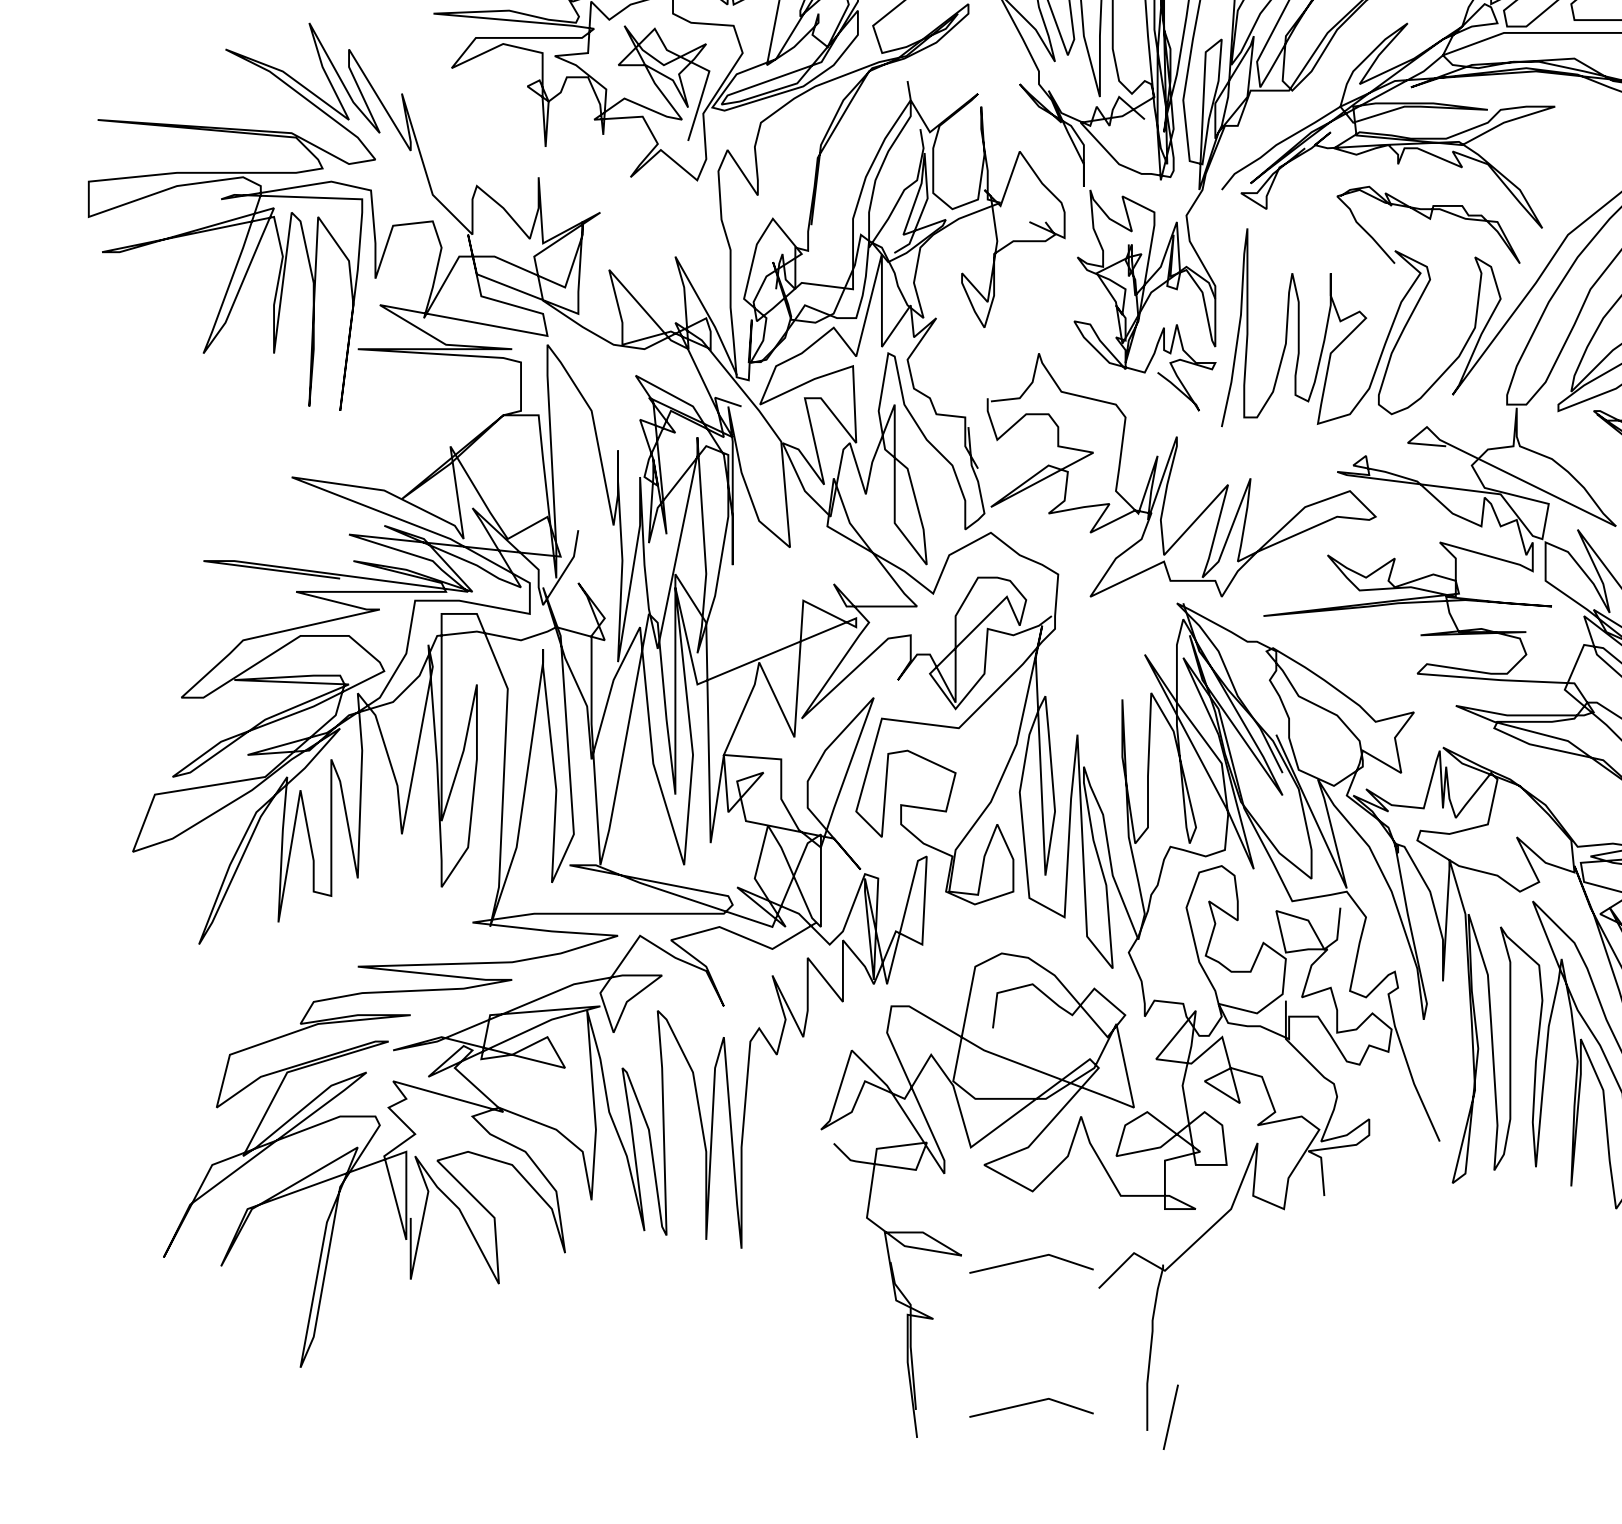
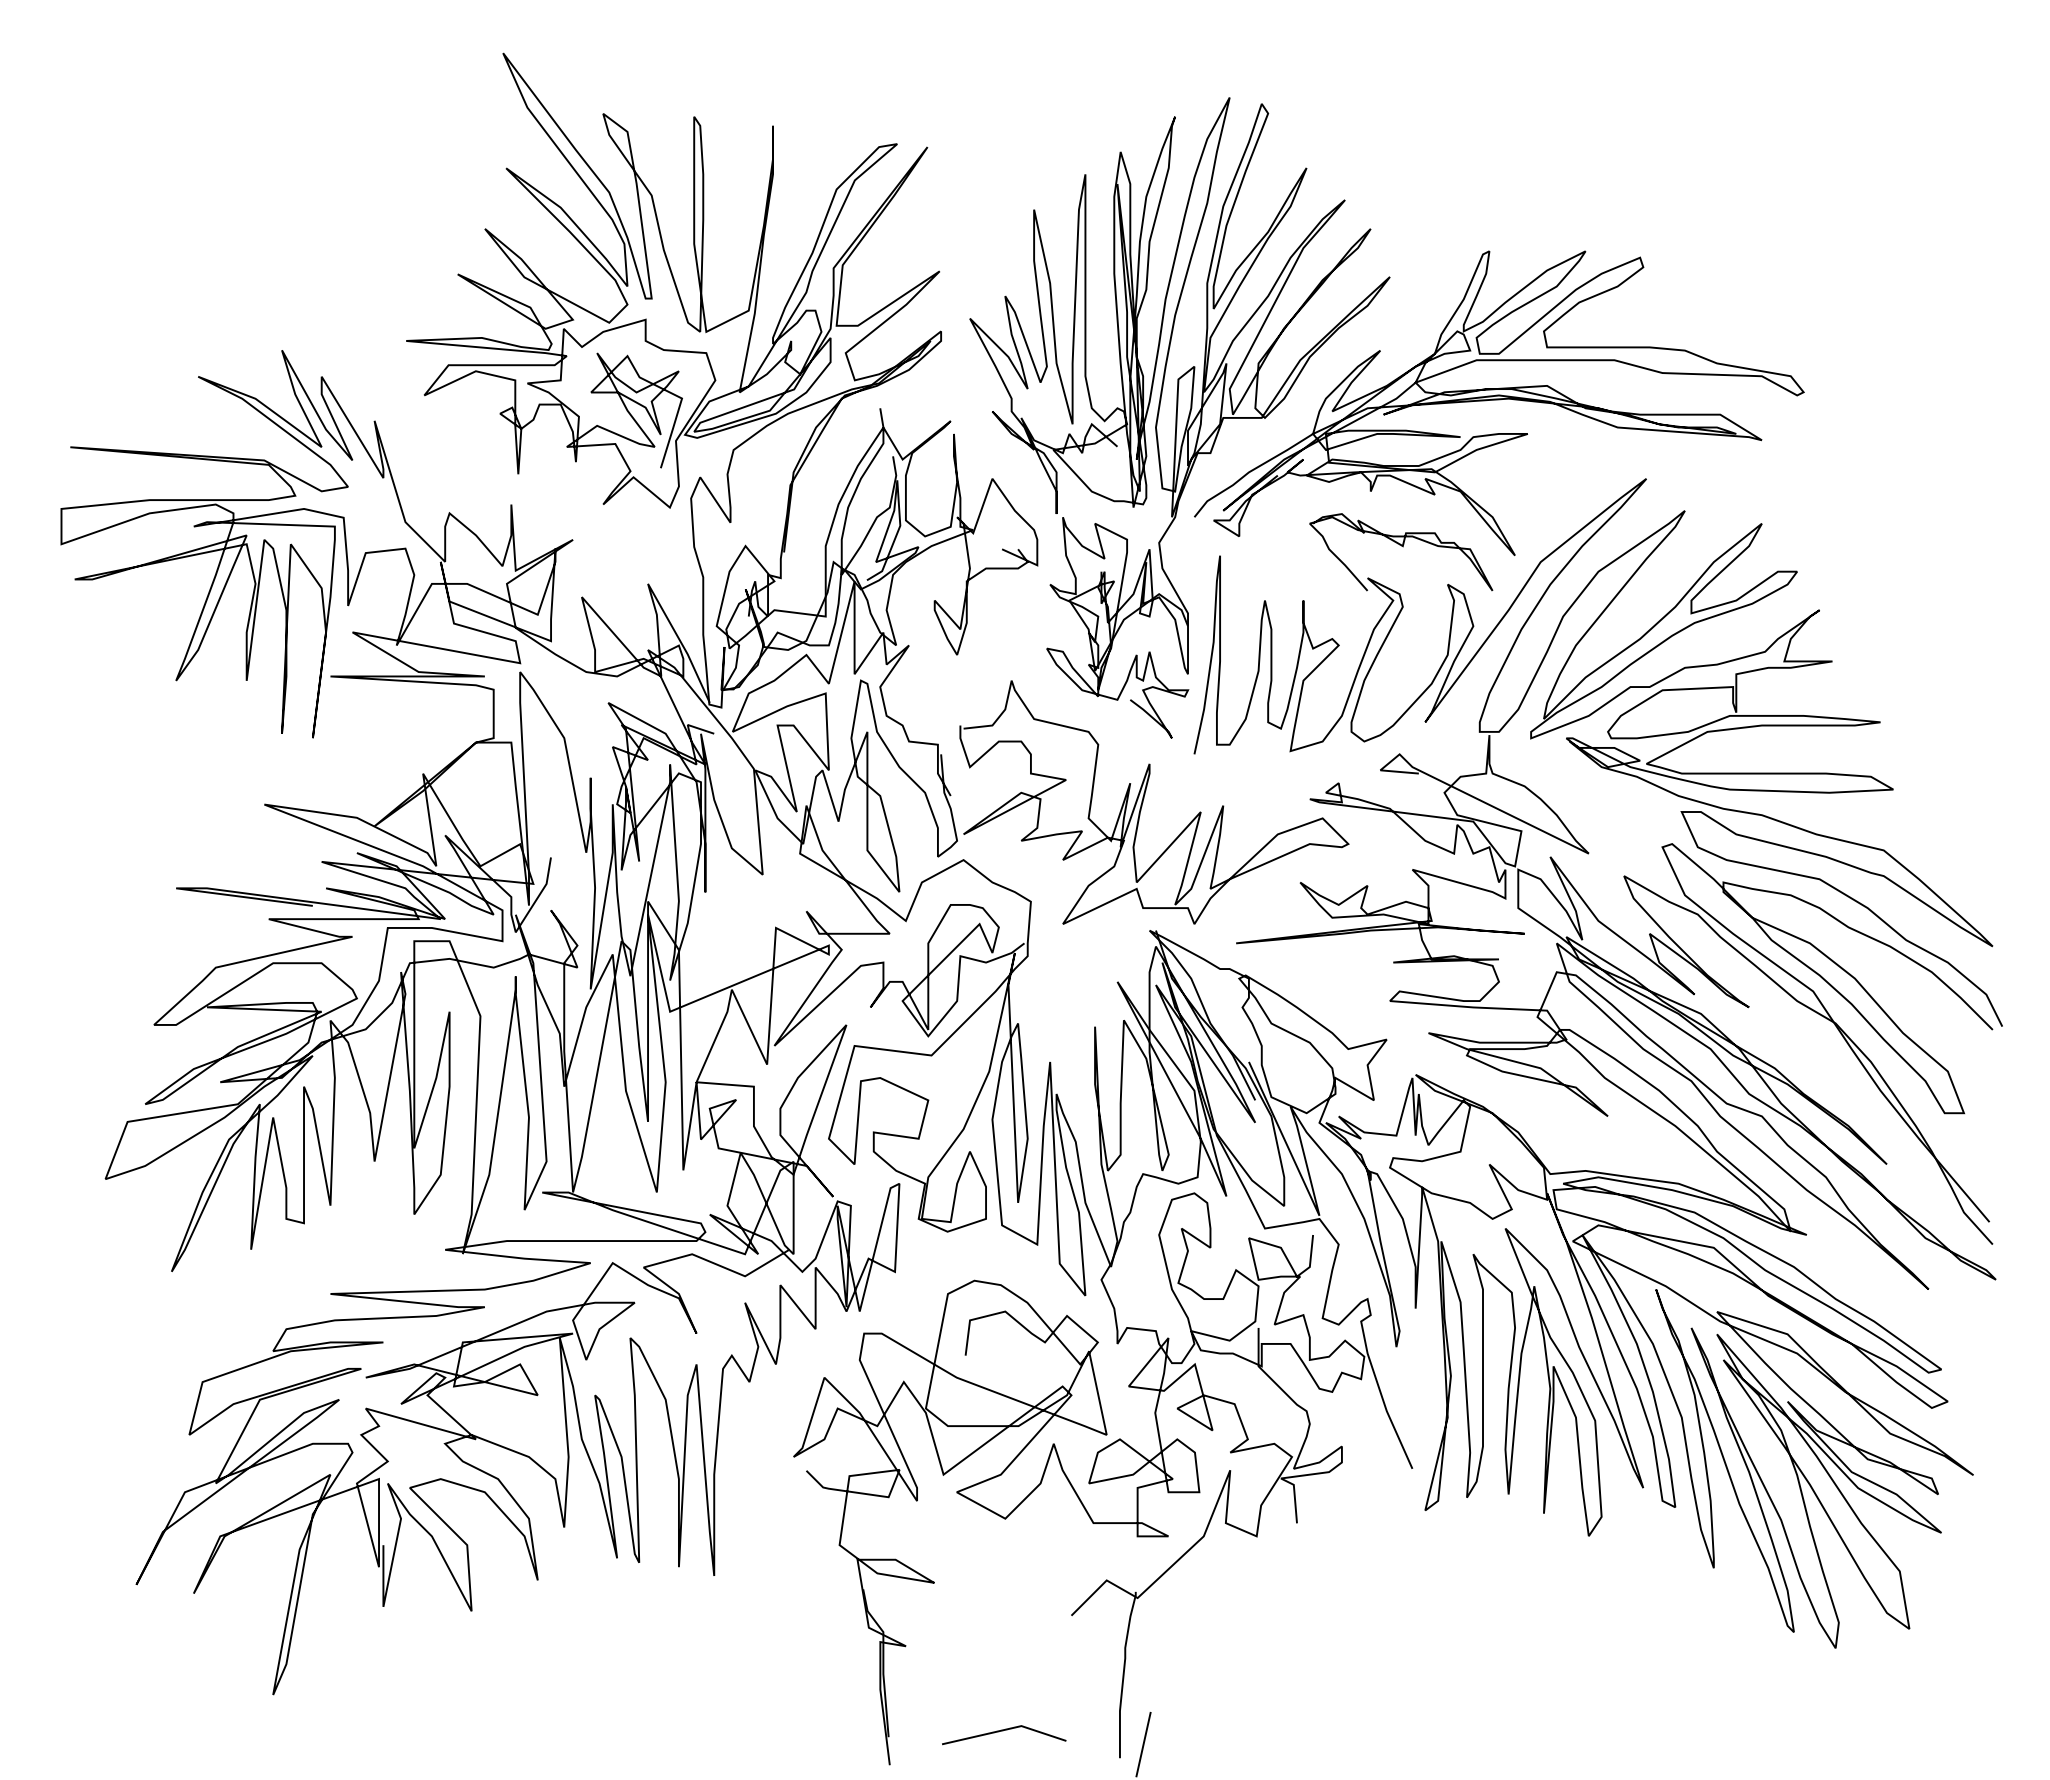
line: (1030, 1260) -> (1003, 1587), removed

